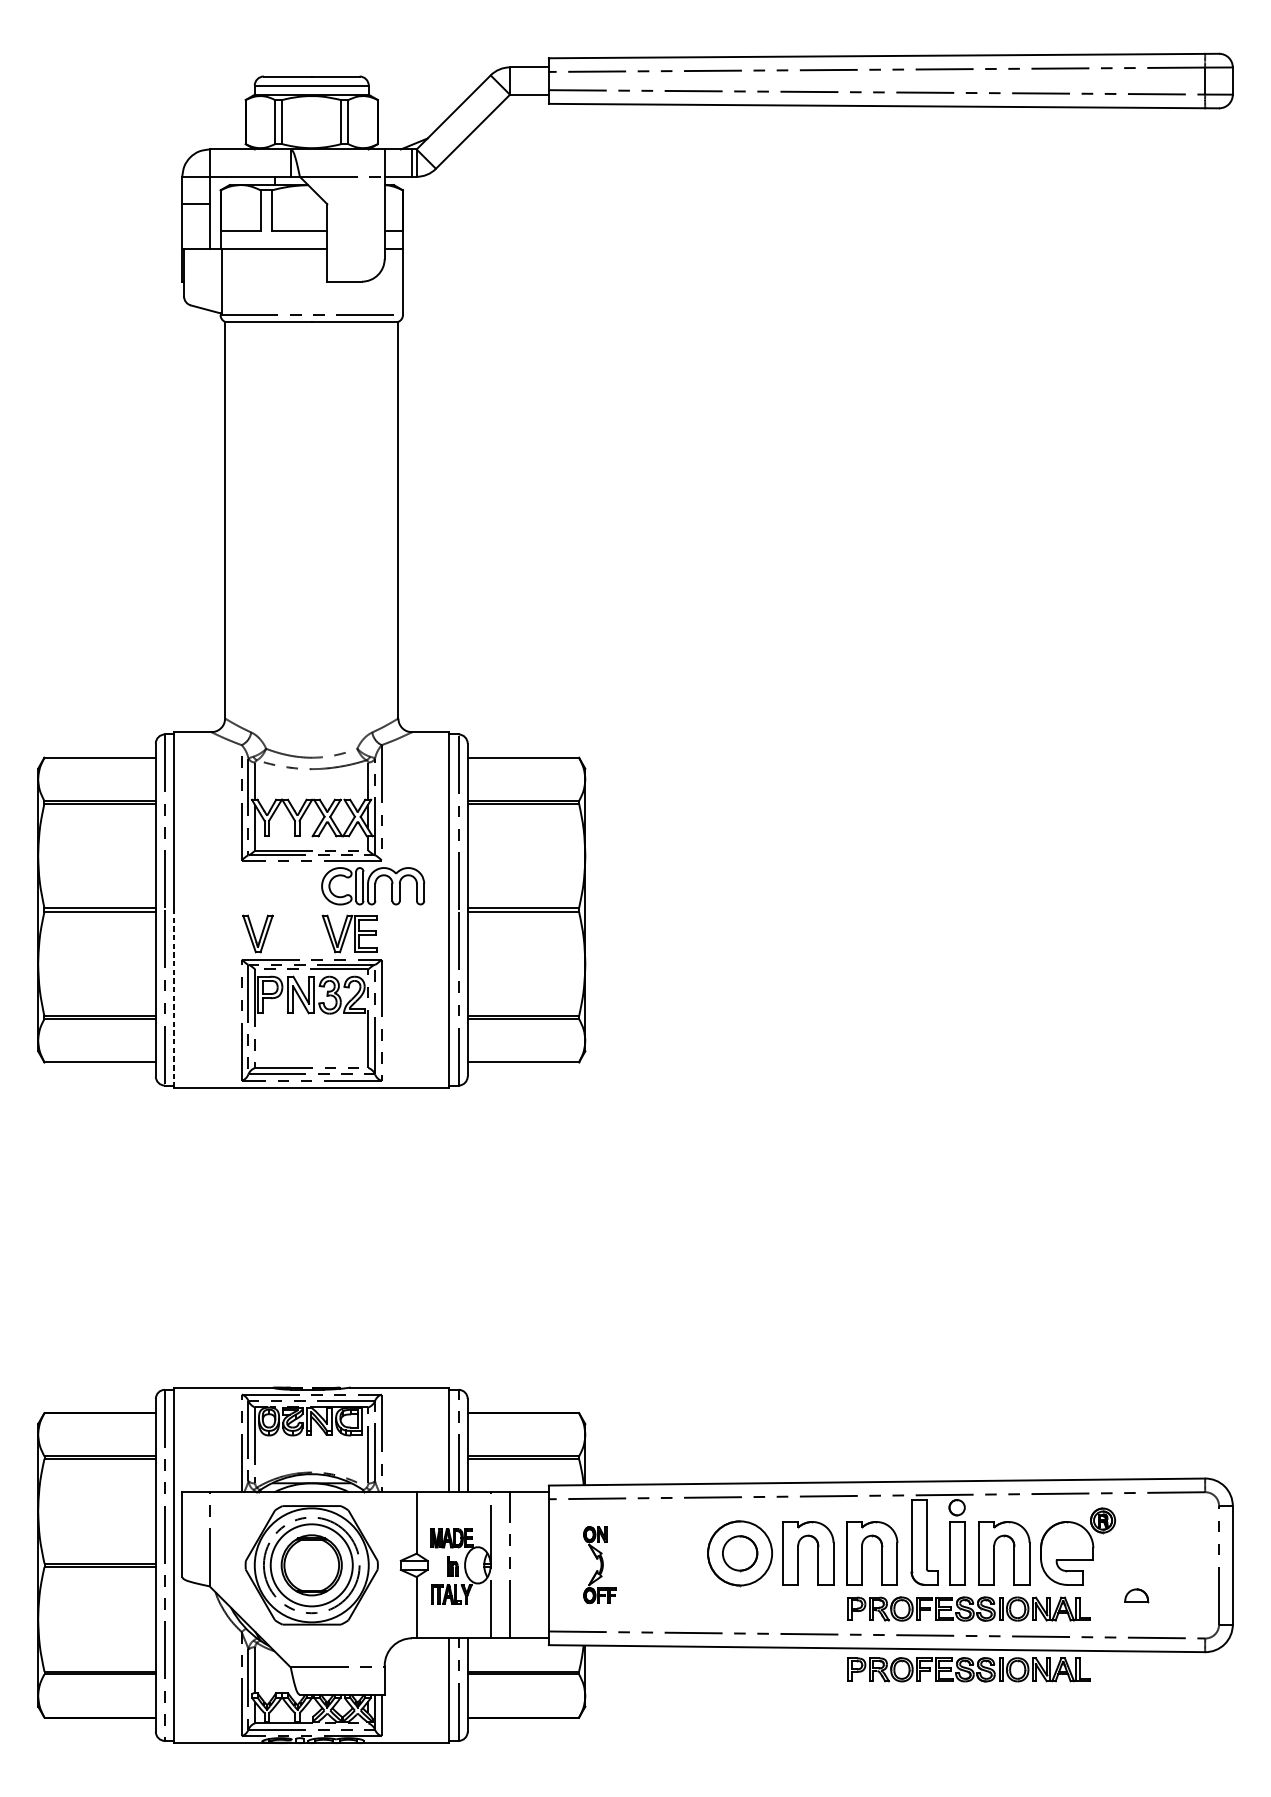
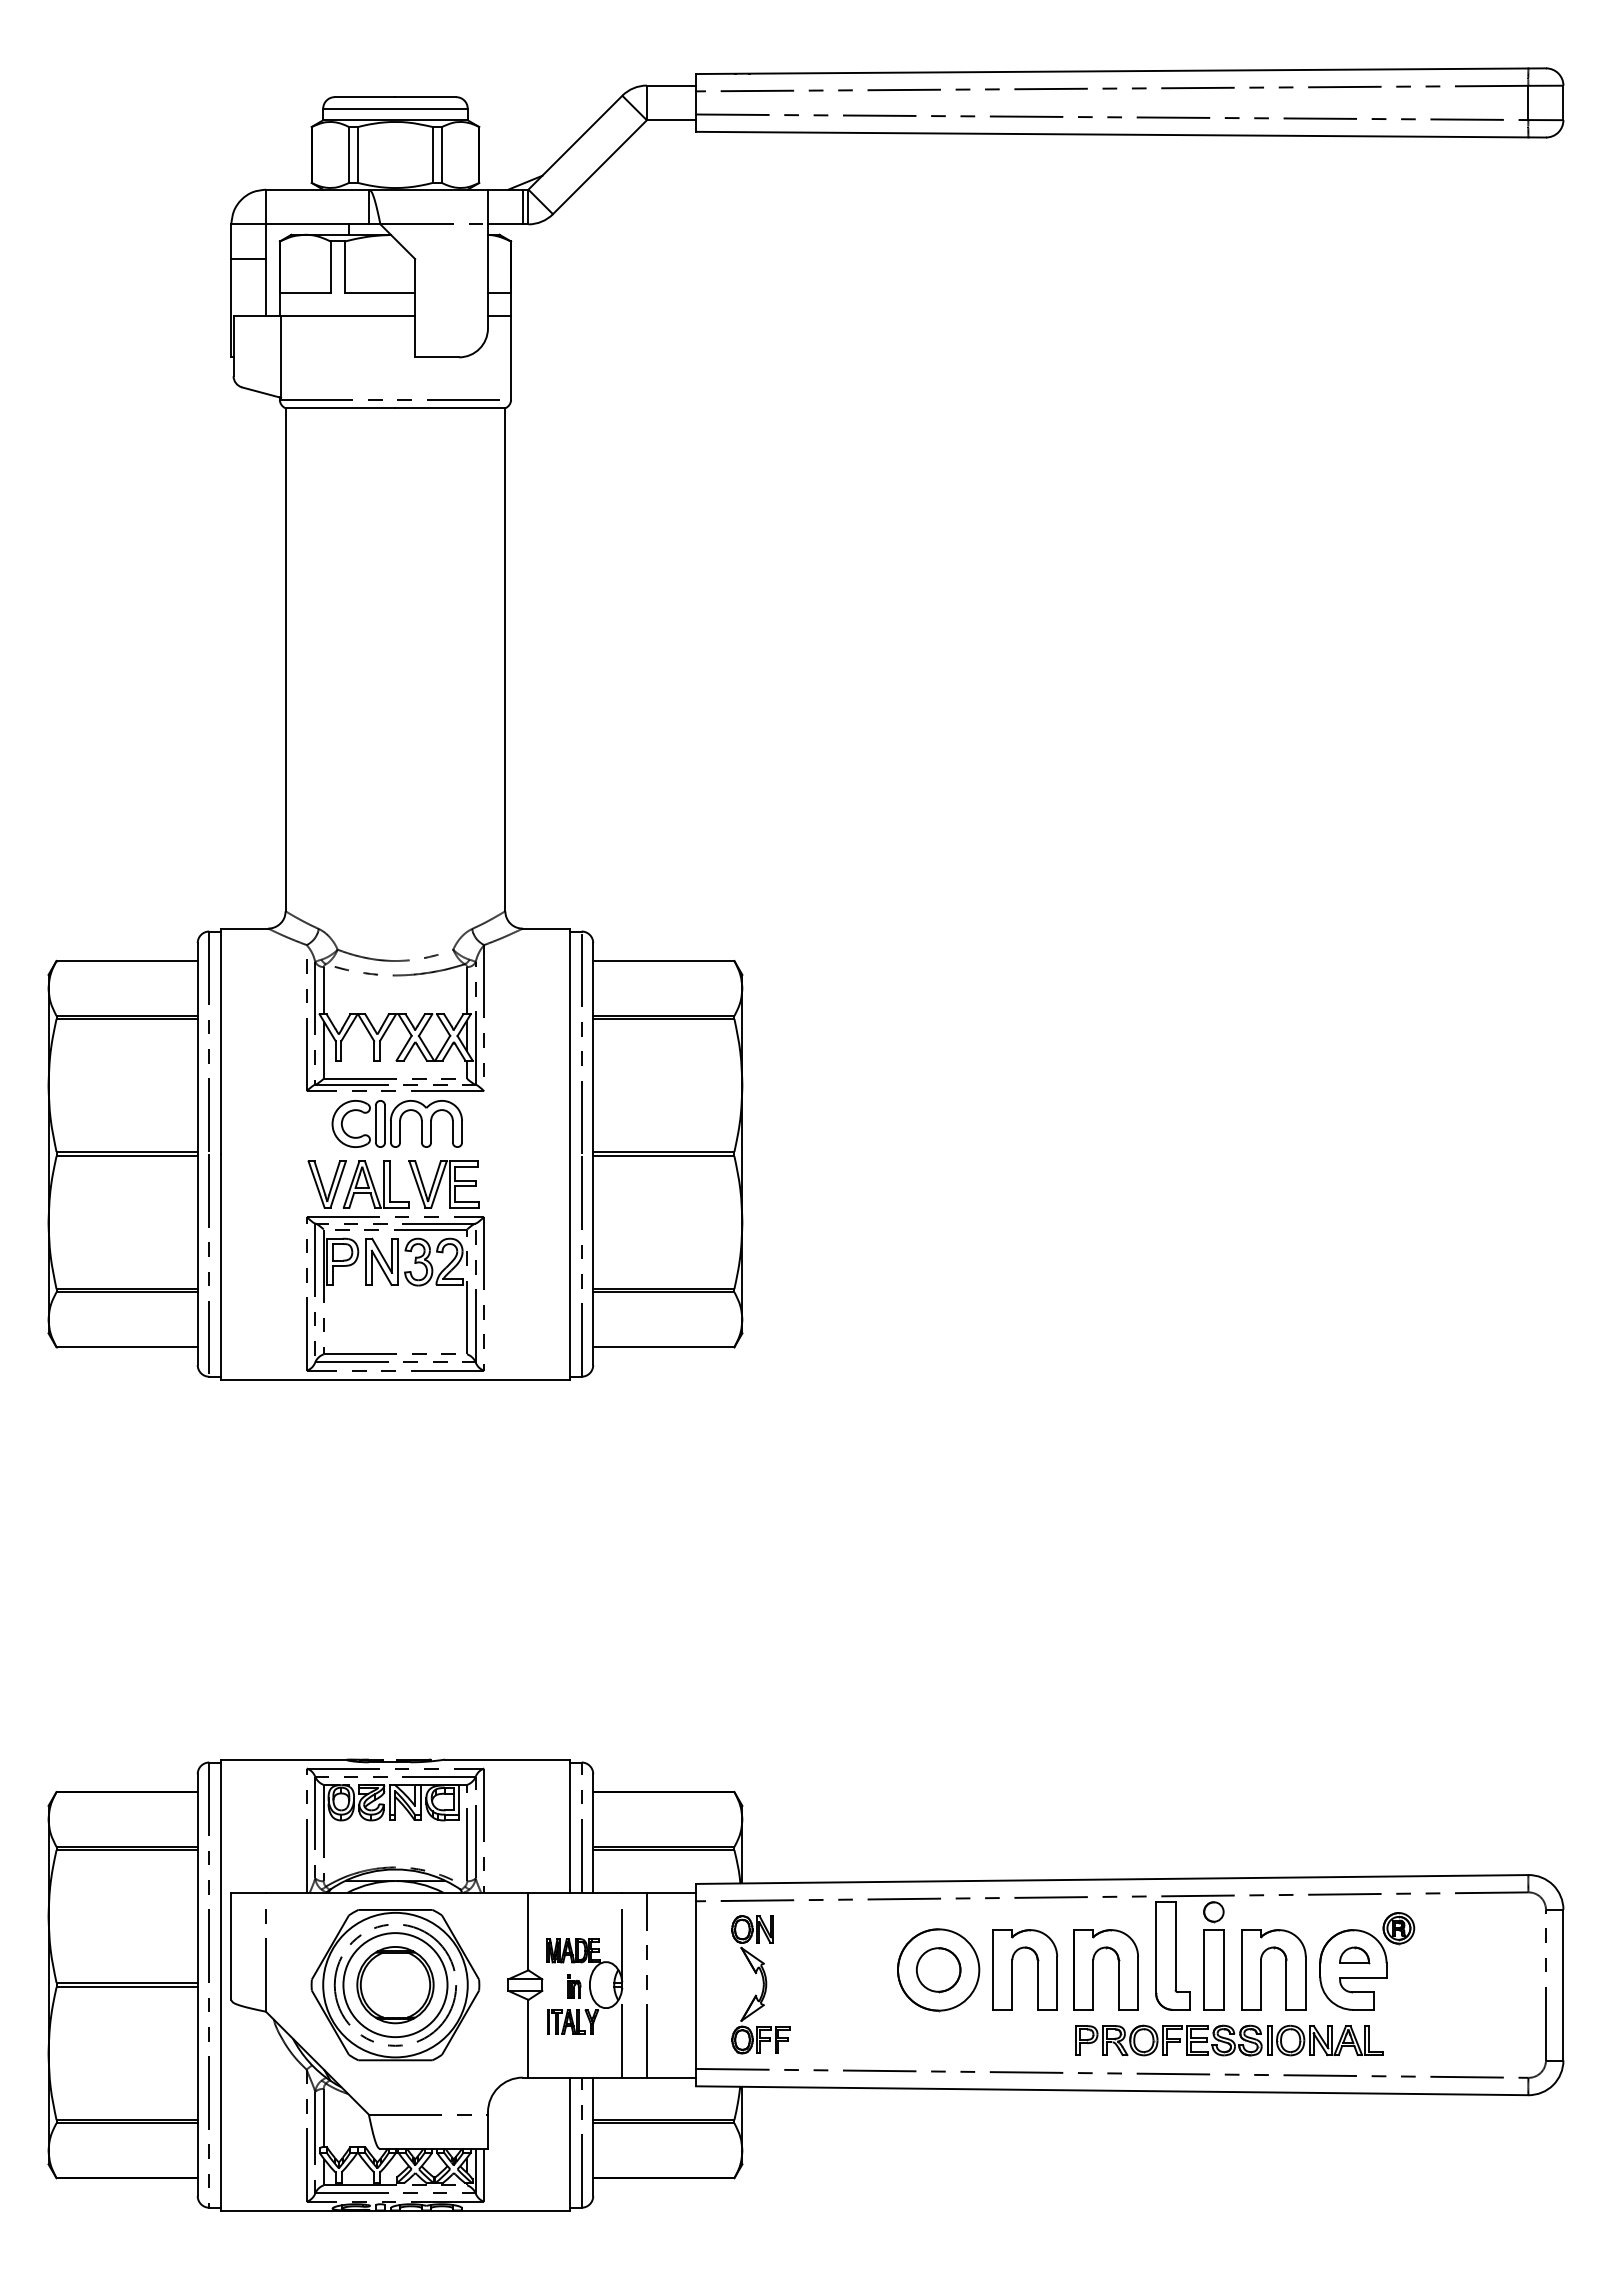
part: (372, 885) -> (396, 1123), moved
part: (296, 933) -> (375, 1184), added
line: (173, 998) -> (220, 1266), dashed -> solid
part: (599, 1564) -> (760, 1984), size x1.43
part: (1136, 1595) -> (1354, 1955), moved
part: (969, 1669) -> (1229, 2117), removed

